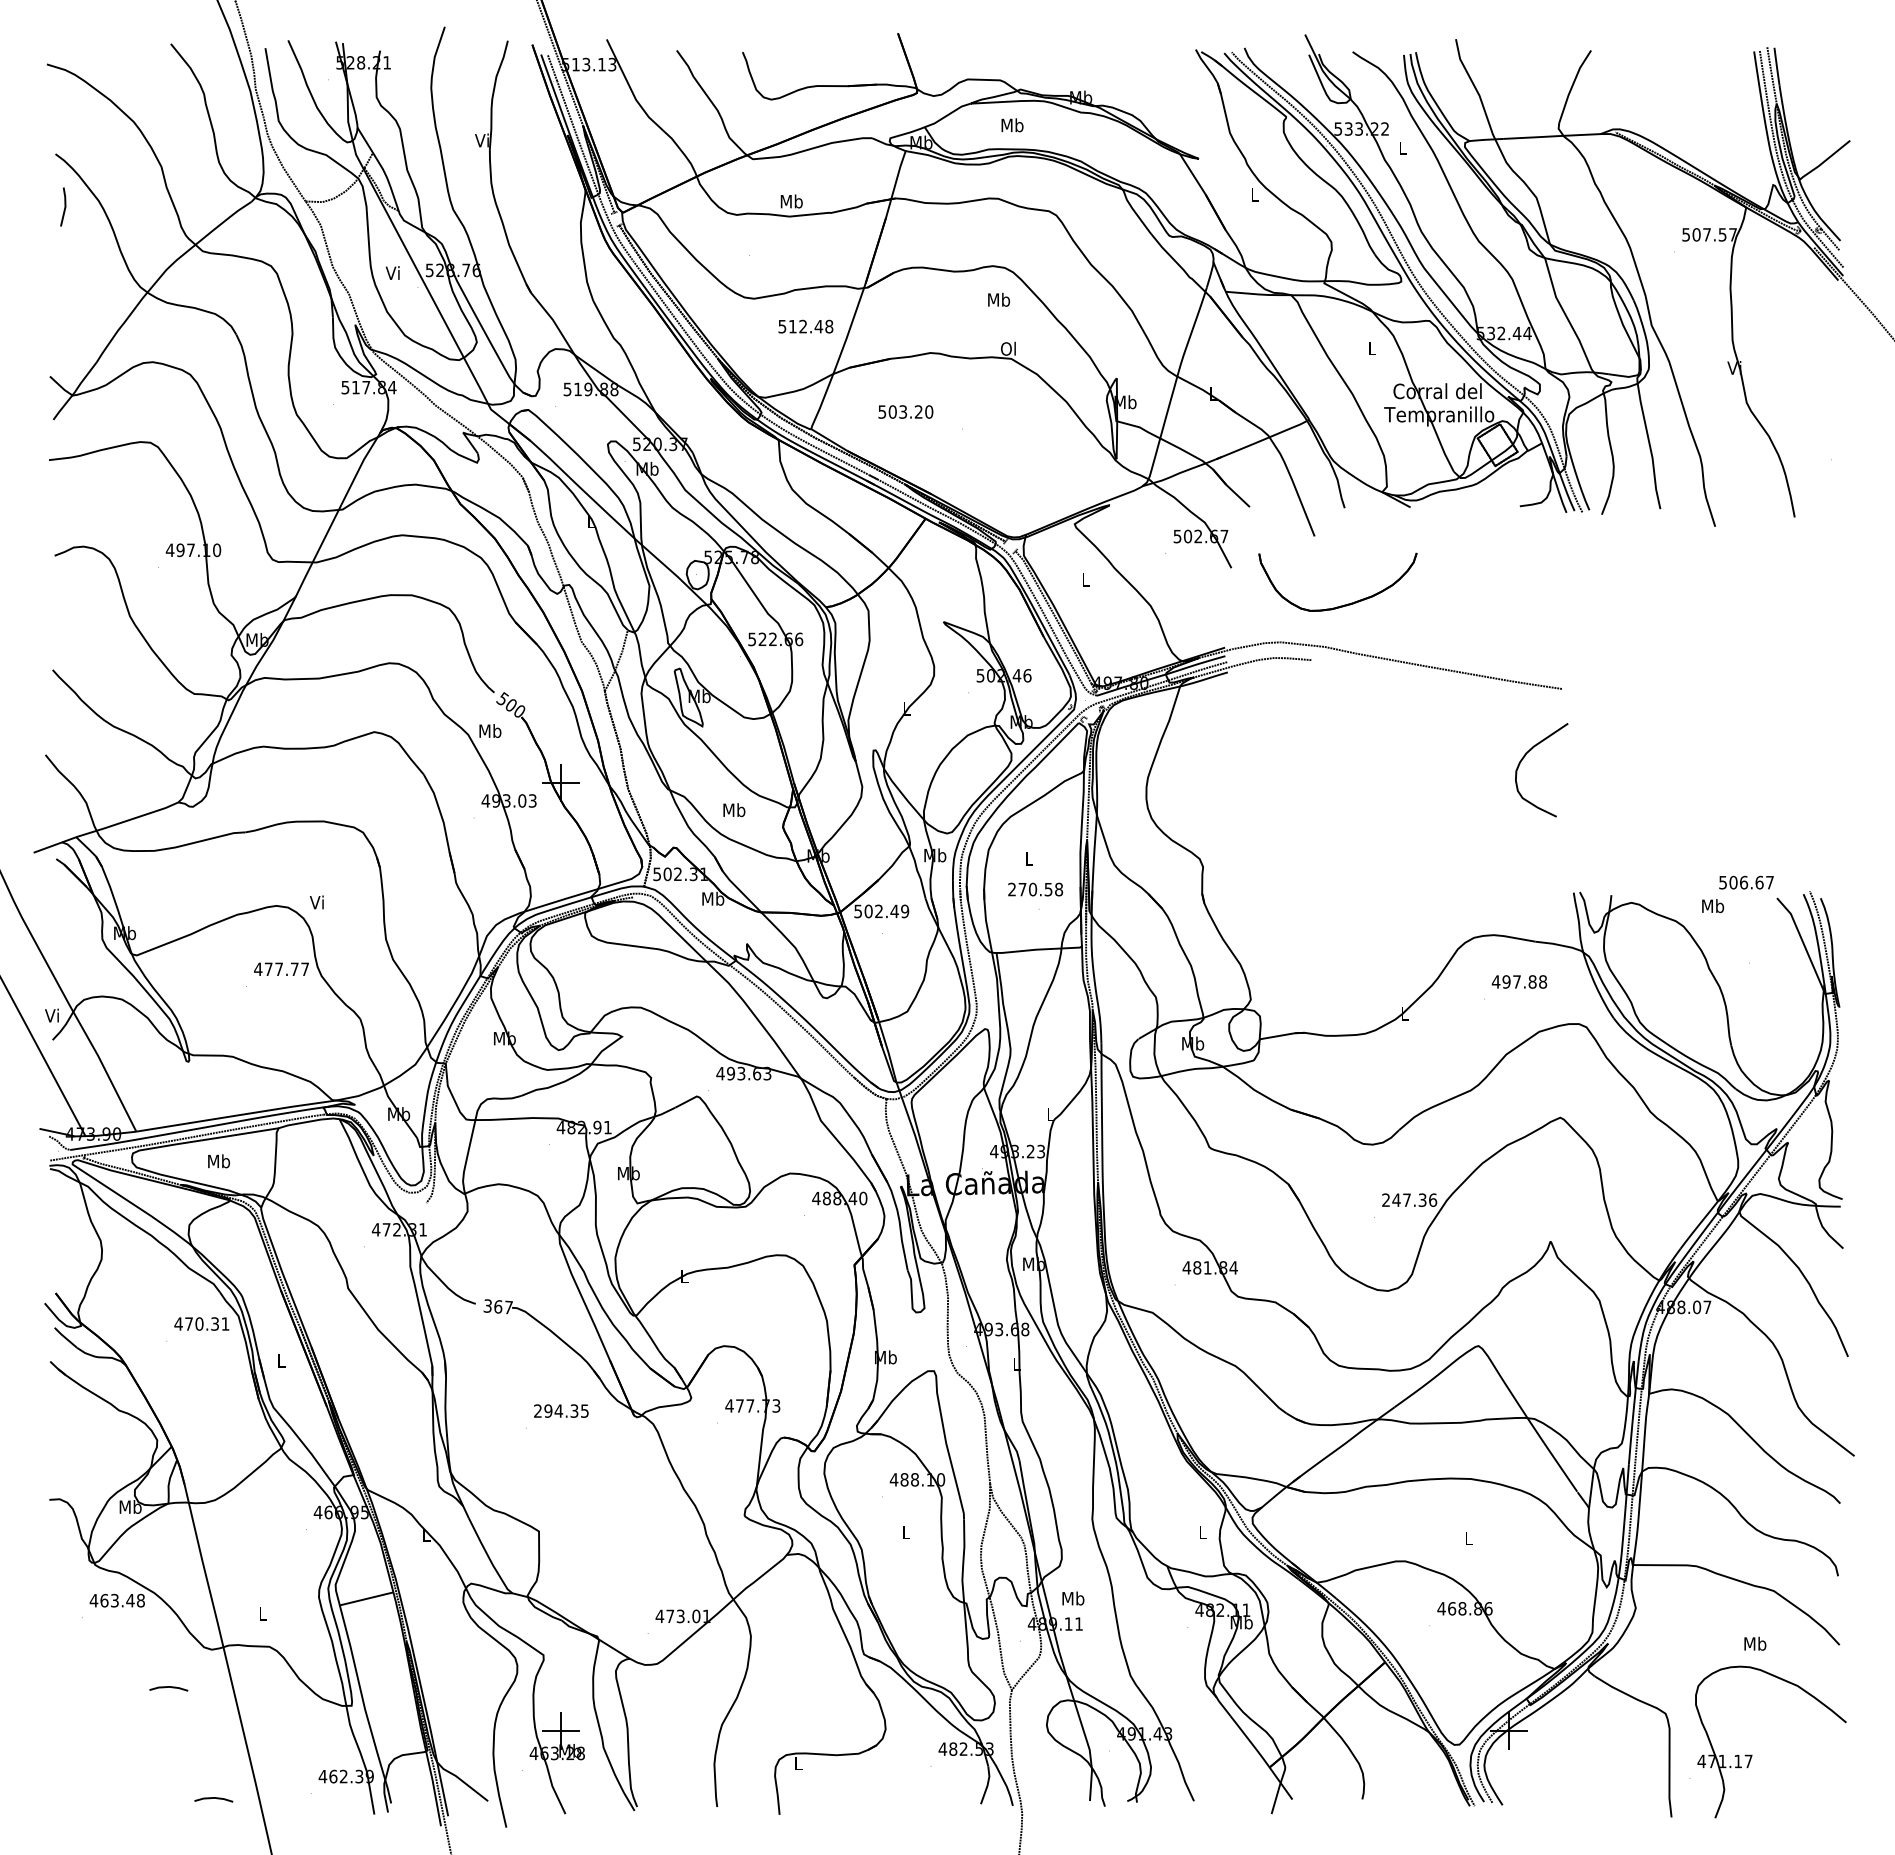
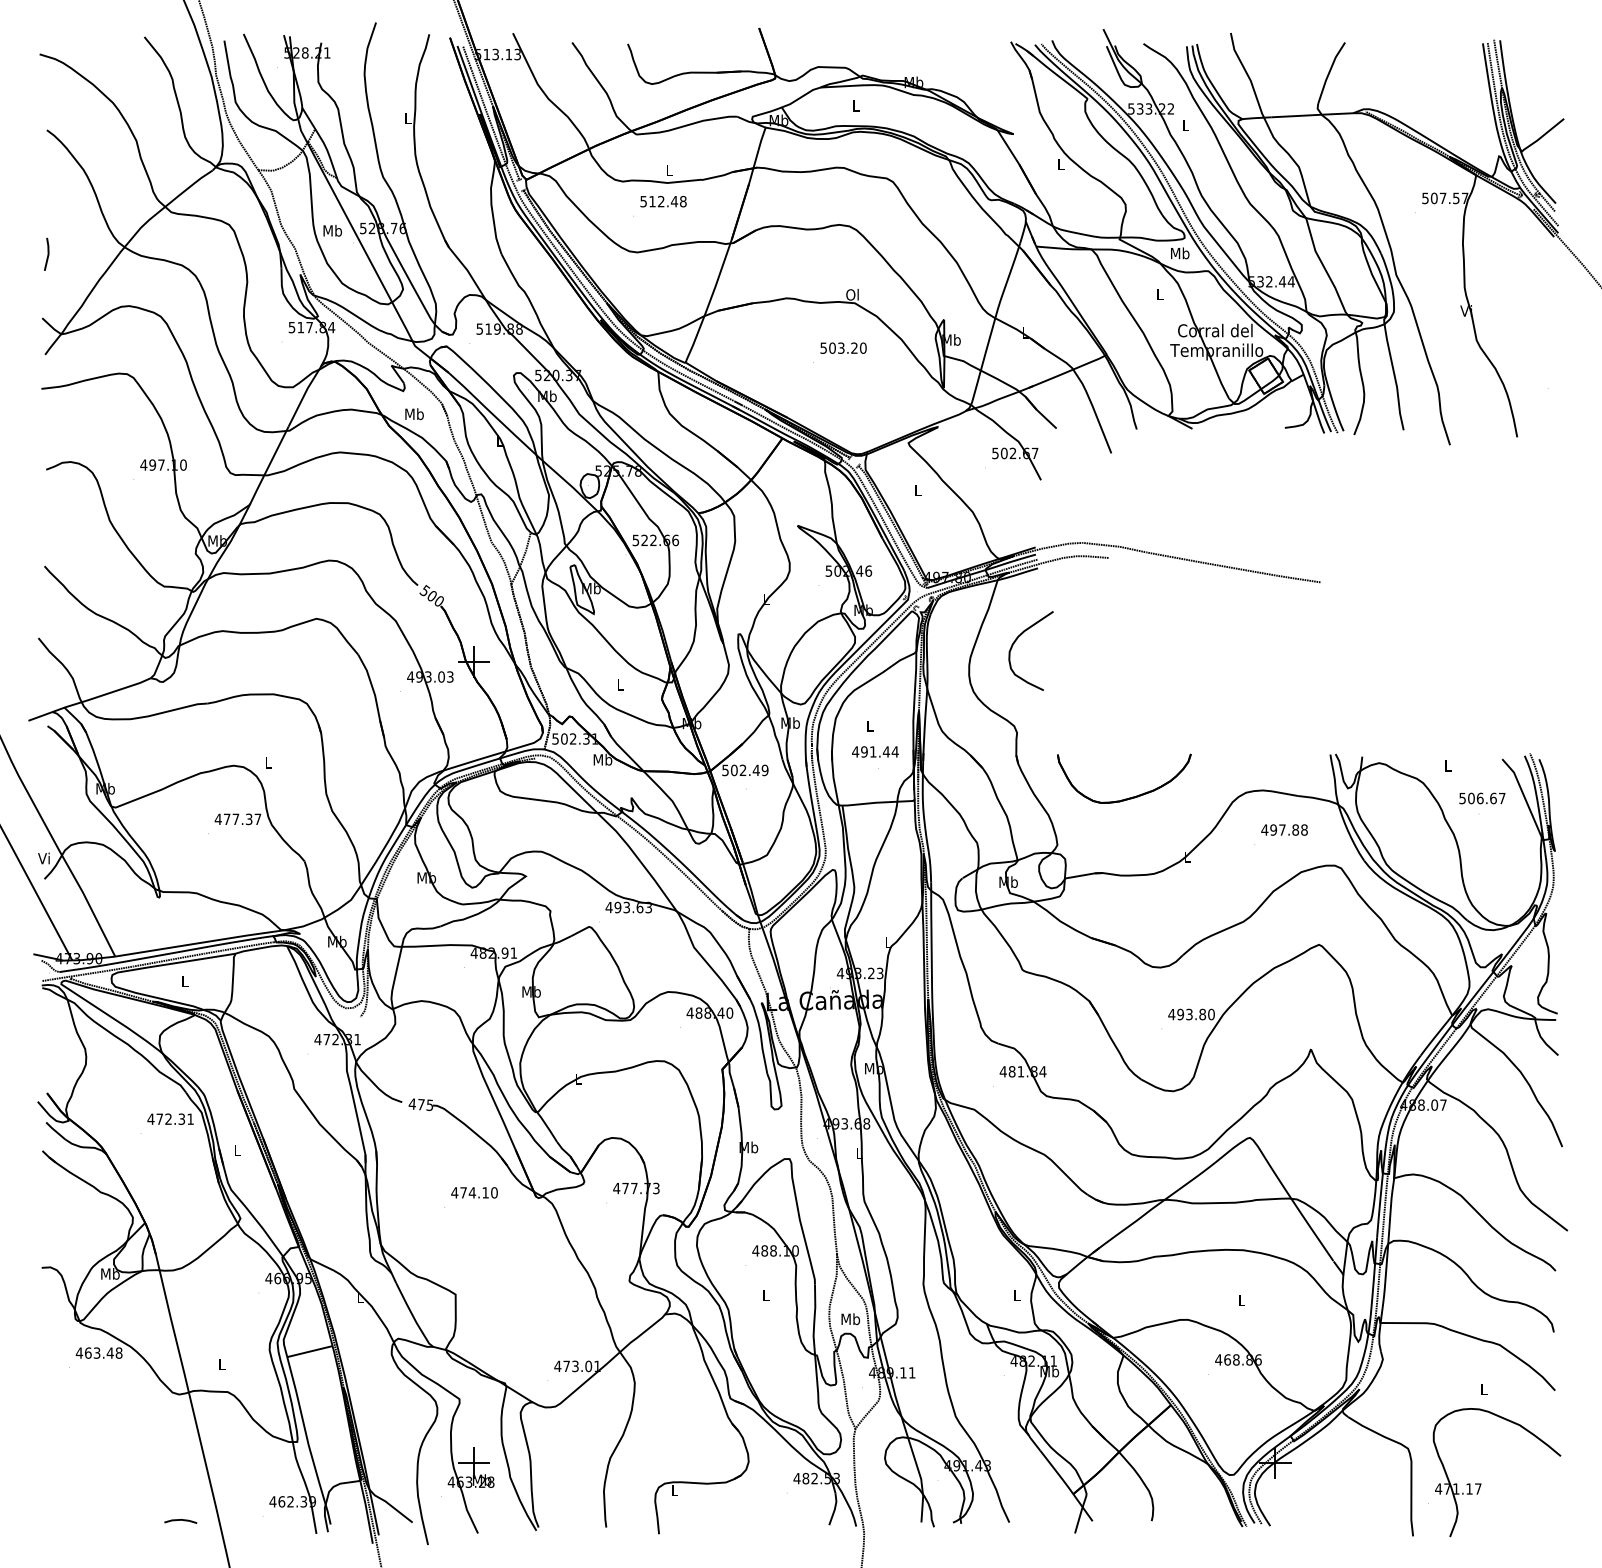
text: (1012, 125) -> (855, 105), Mb -> L
text: (481, 140) -> (407, 118), Vi -> L
text: (791, 201) -> (669, 170), Mb -> L
line: (64, 206) -> (47, 253), moved
text: (393, 273) -> (332, 231), Vi -> Mb
text: (999, 299) -> (1180, 253), moved
text: (805, 326) -> (663, 201), moved
text: (905, 411) -> (843, 347), moved
part: (1344, 604) -> (1129, 797), moved
text: (490, 730) -> (414, 413), moved
curve: (1523, 759) -> (1015, 641), moved
text: (734, 810) -> (620, 685), Mb -> L
text: (1746, 882) -> (1482, 798), moved
text: (1035, 889) -> (875, 751), 270.58 -> 491.44
text: (316, 902) -> (267, 762), Vi -> L
text: (1713, 906) -> (1448, 766), Mb -> L
text: (294, 969) -> (248, 819), 477.77 -> 477.37
text: (219, 1161) -> (185, 981), Mb -> L
text: (1409, 1200) -> (1191, 1014), 247.36 -> 493.80
text: (497, 1306) -> (420, 1104), 367 -> 475
text: (199, 1323) -> (168, 1118), 470.31 -> 472.31
text: (560, 1410) -> (473, 1192), 294.35 -> 474.10
text: (1073, 1598) -> (850, 1319), moved
text: (1755, 1643) -> (1484, 1389), Mb -> L
line: (168, 1687) -> (142, 1426), removed

